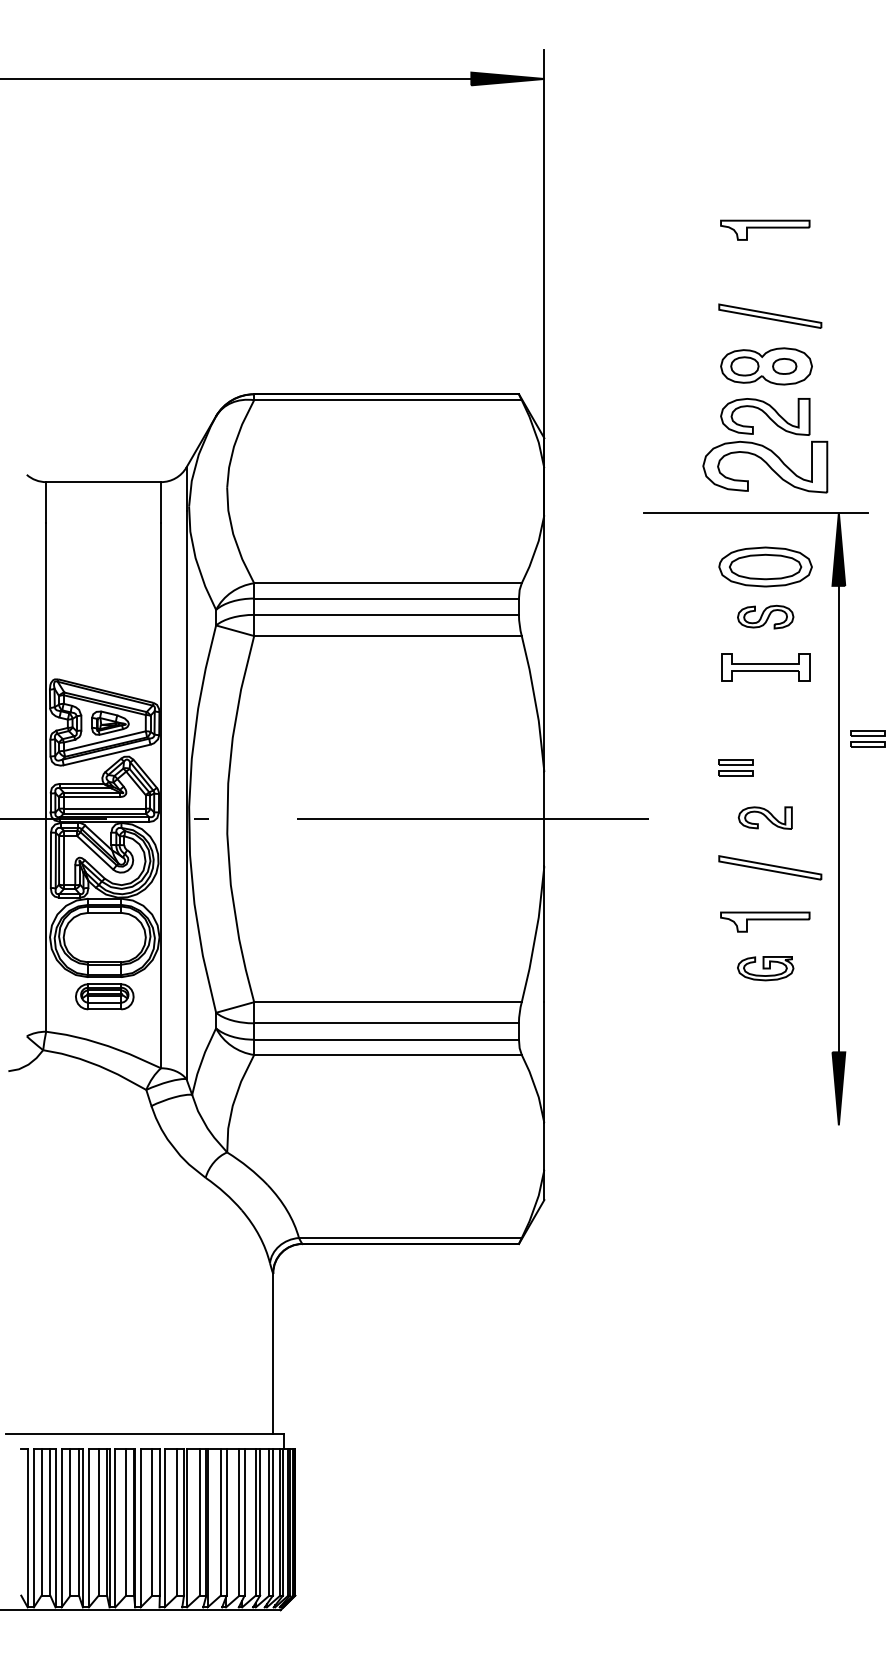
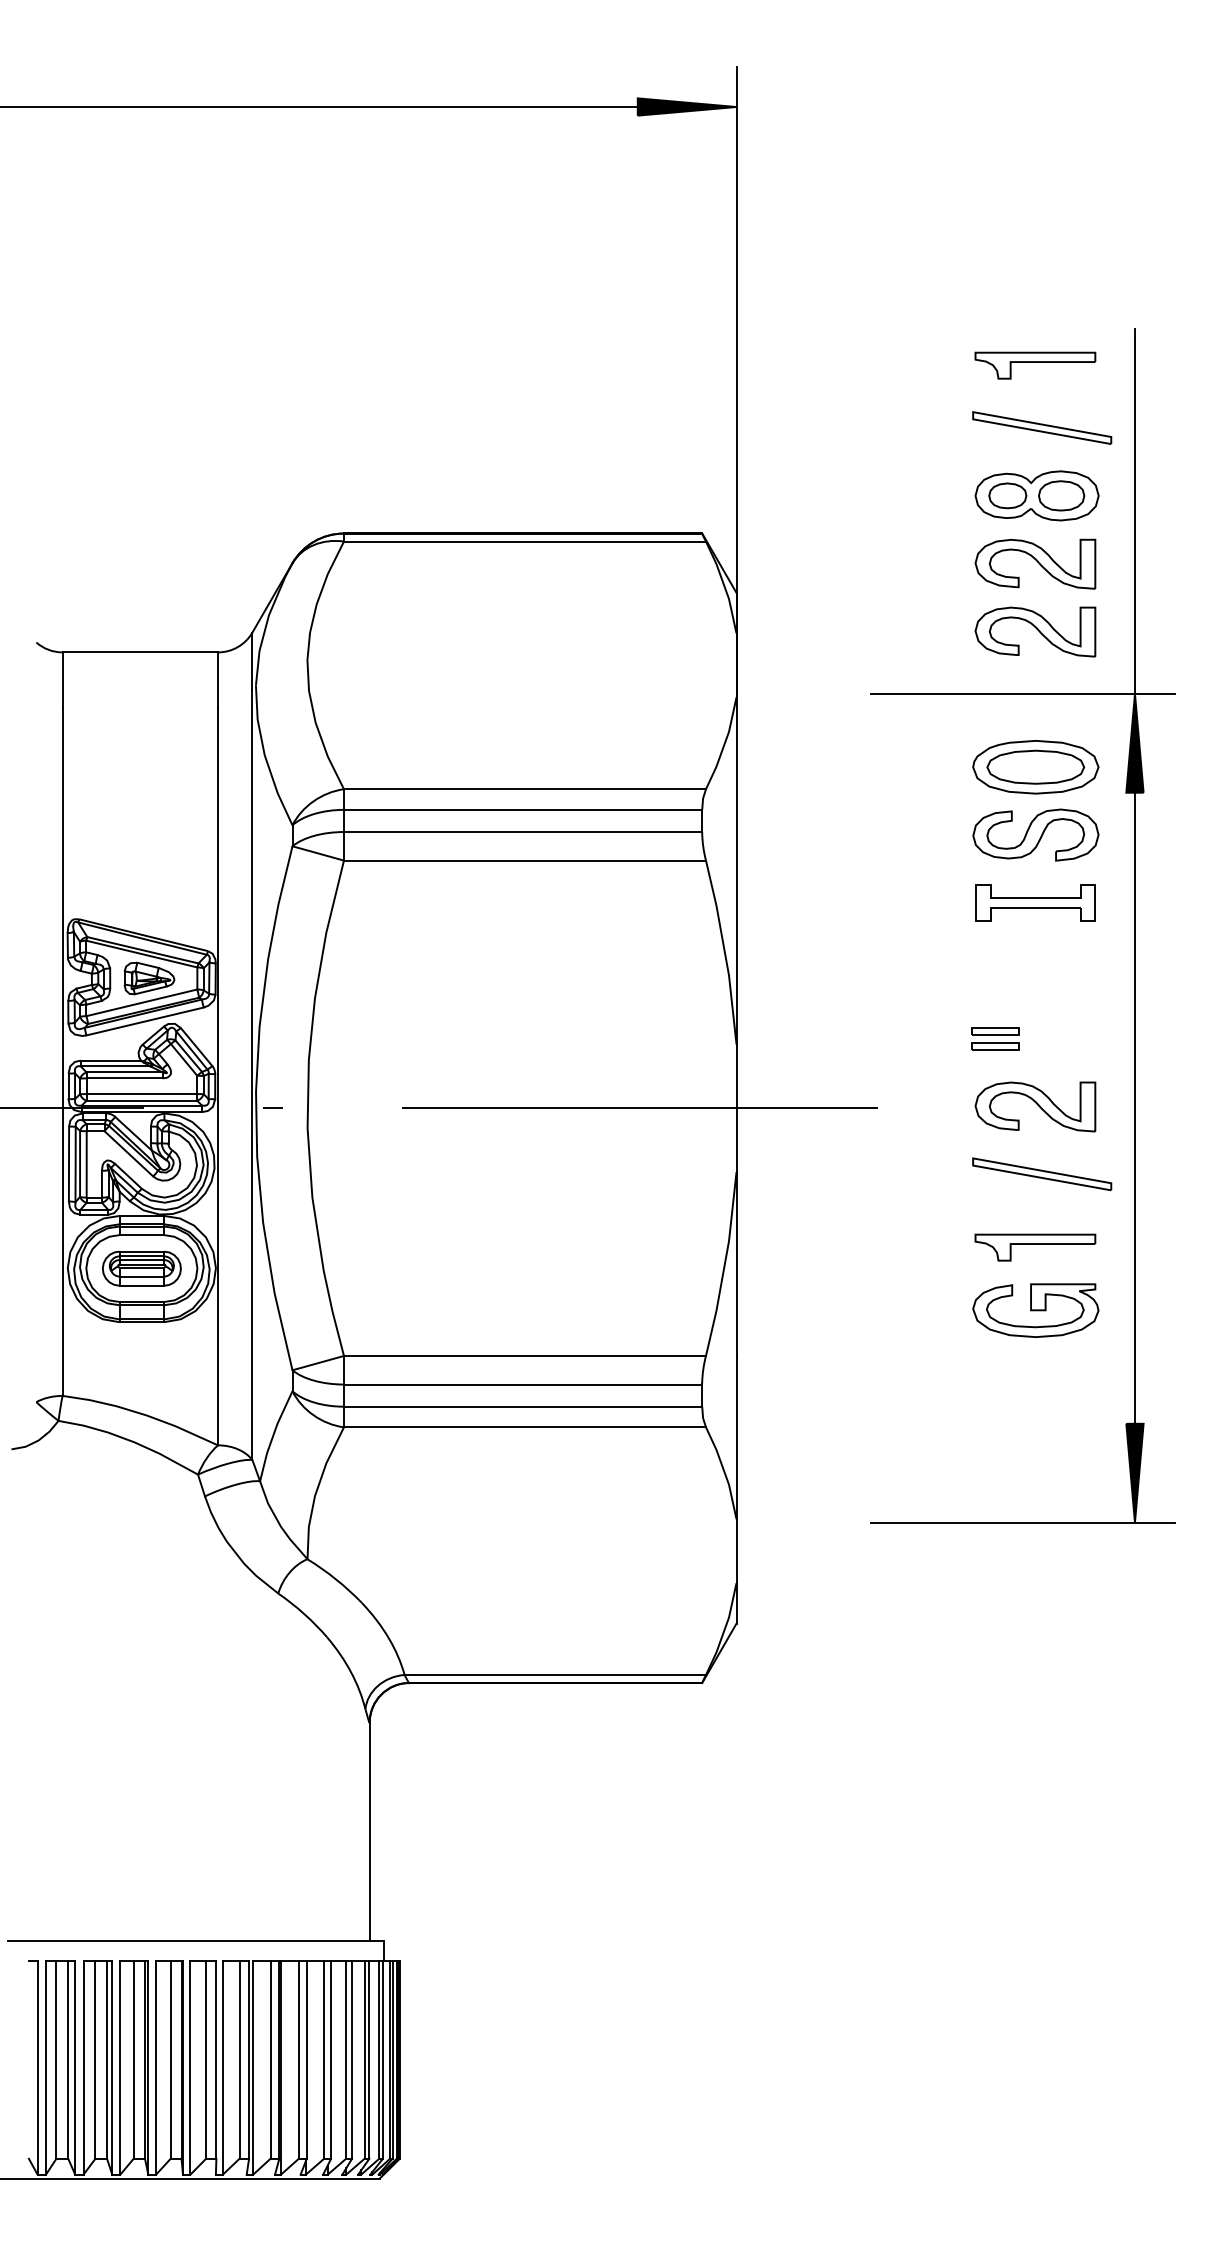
part: (765, 230) -> (1035, 365), moved
part: (784, 366) -> (1061, 495), size x1.43
line: (838, 377) -> (1134, 511), added
part: (765, 466) -> (1035, 631), size x0.71
part: (765, 616) -> (1035, 834), size x1.67
part: (868, 738) -> (1174, 999), removed
part: (765, 817) -> (1035, 1106), size x1.67
part: (765, 968) -> (1035, 1310), size x1.67
part: (104, 996) -> (141, 1268), moved
line: (755, 1125) -> (1022, 1522), added

